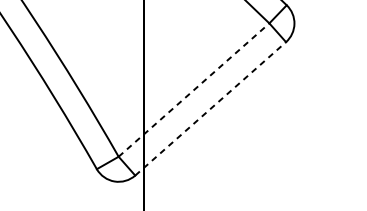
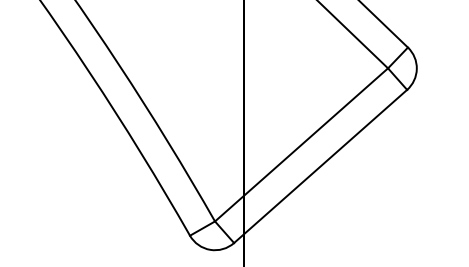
line: (193, 89) -> (301, 144), dashed -> solid
line: (210, 108) -> (320, 166), dashed -> solid

